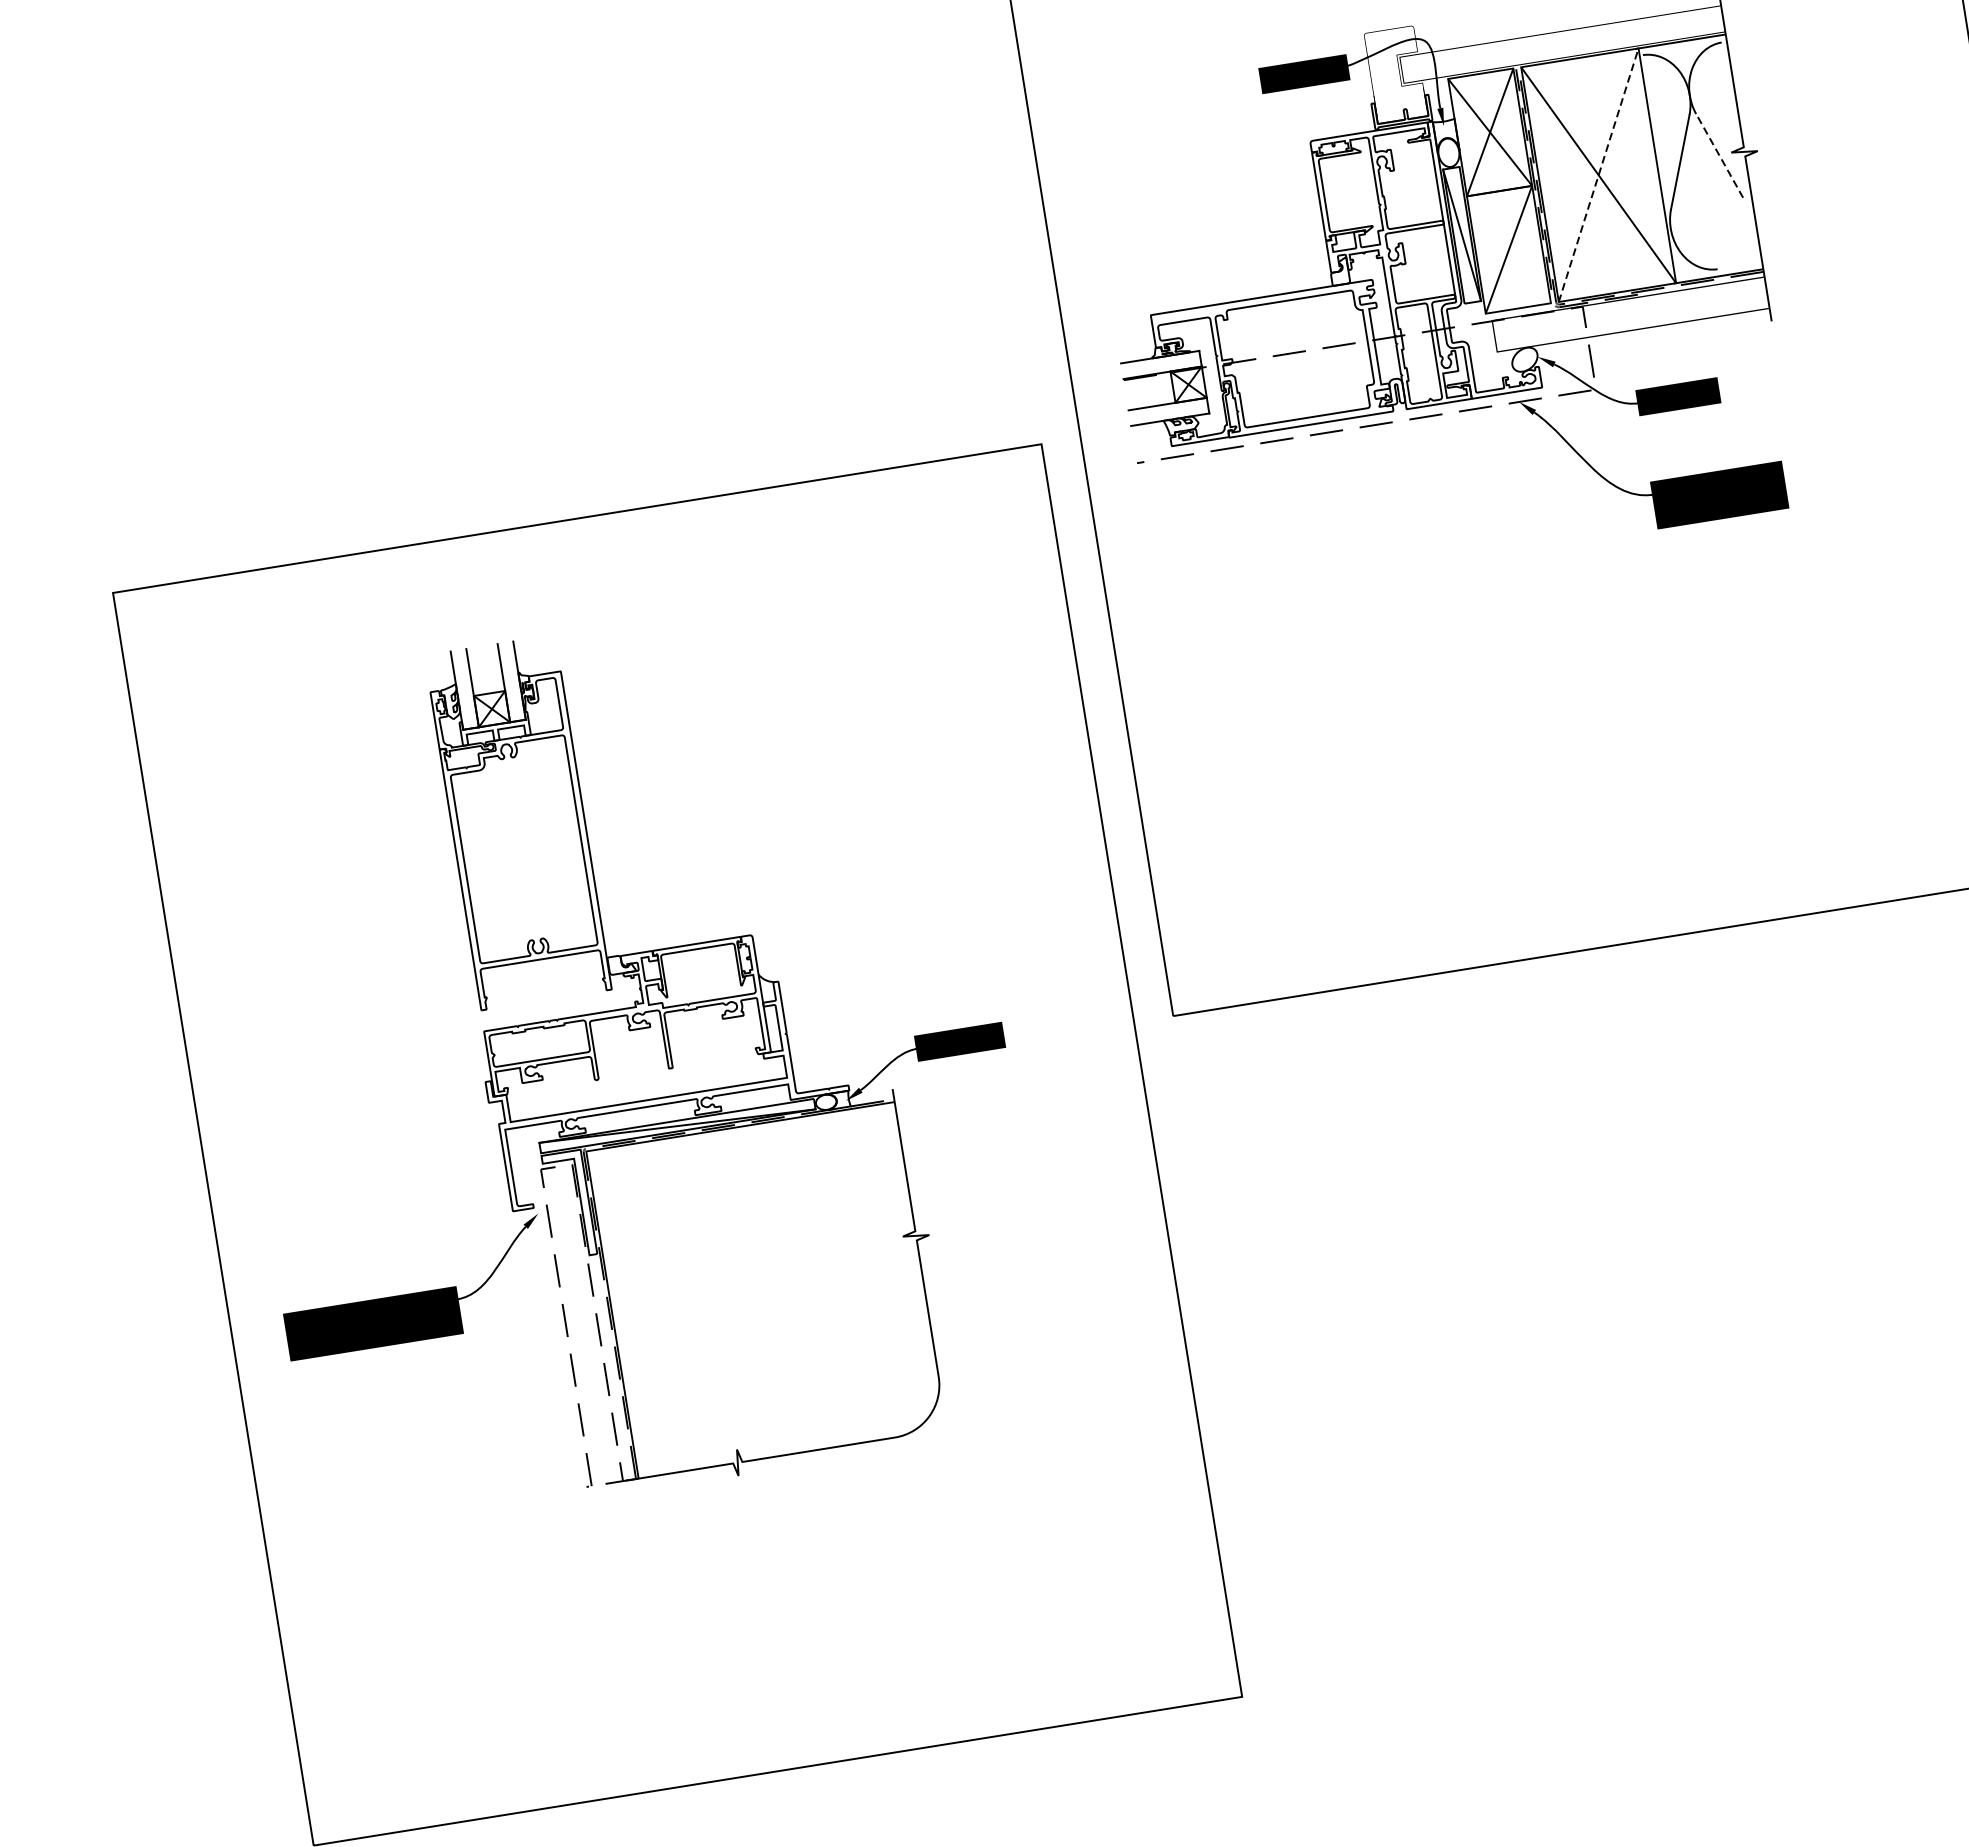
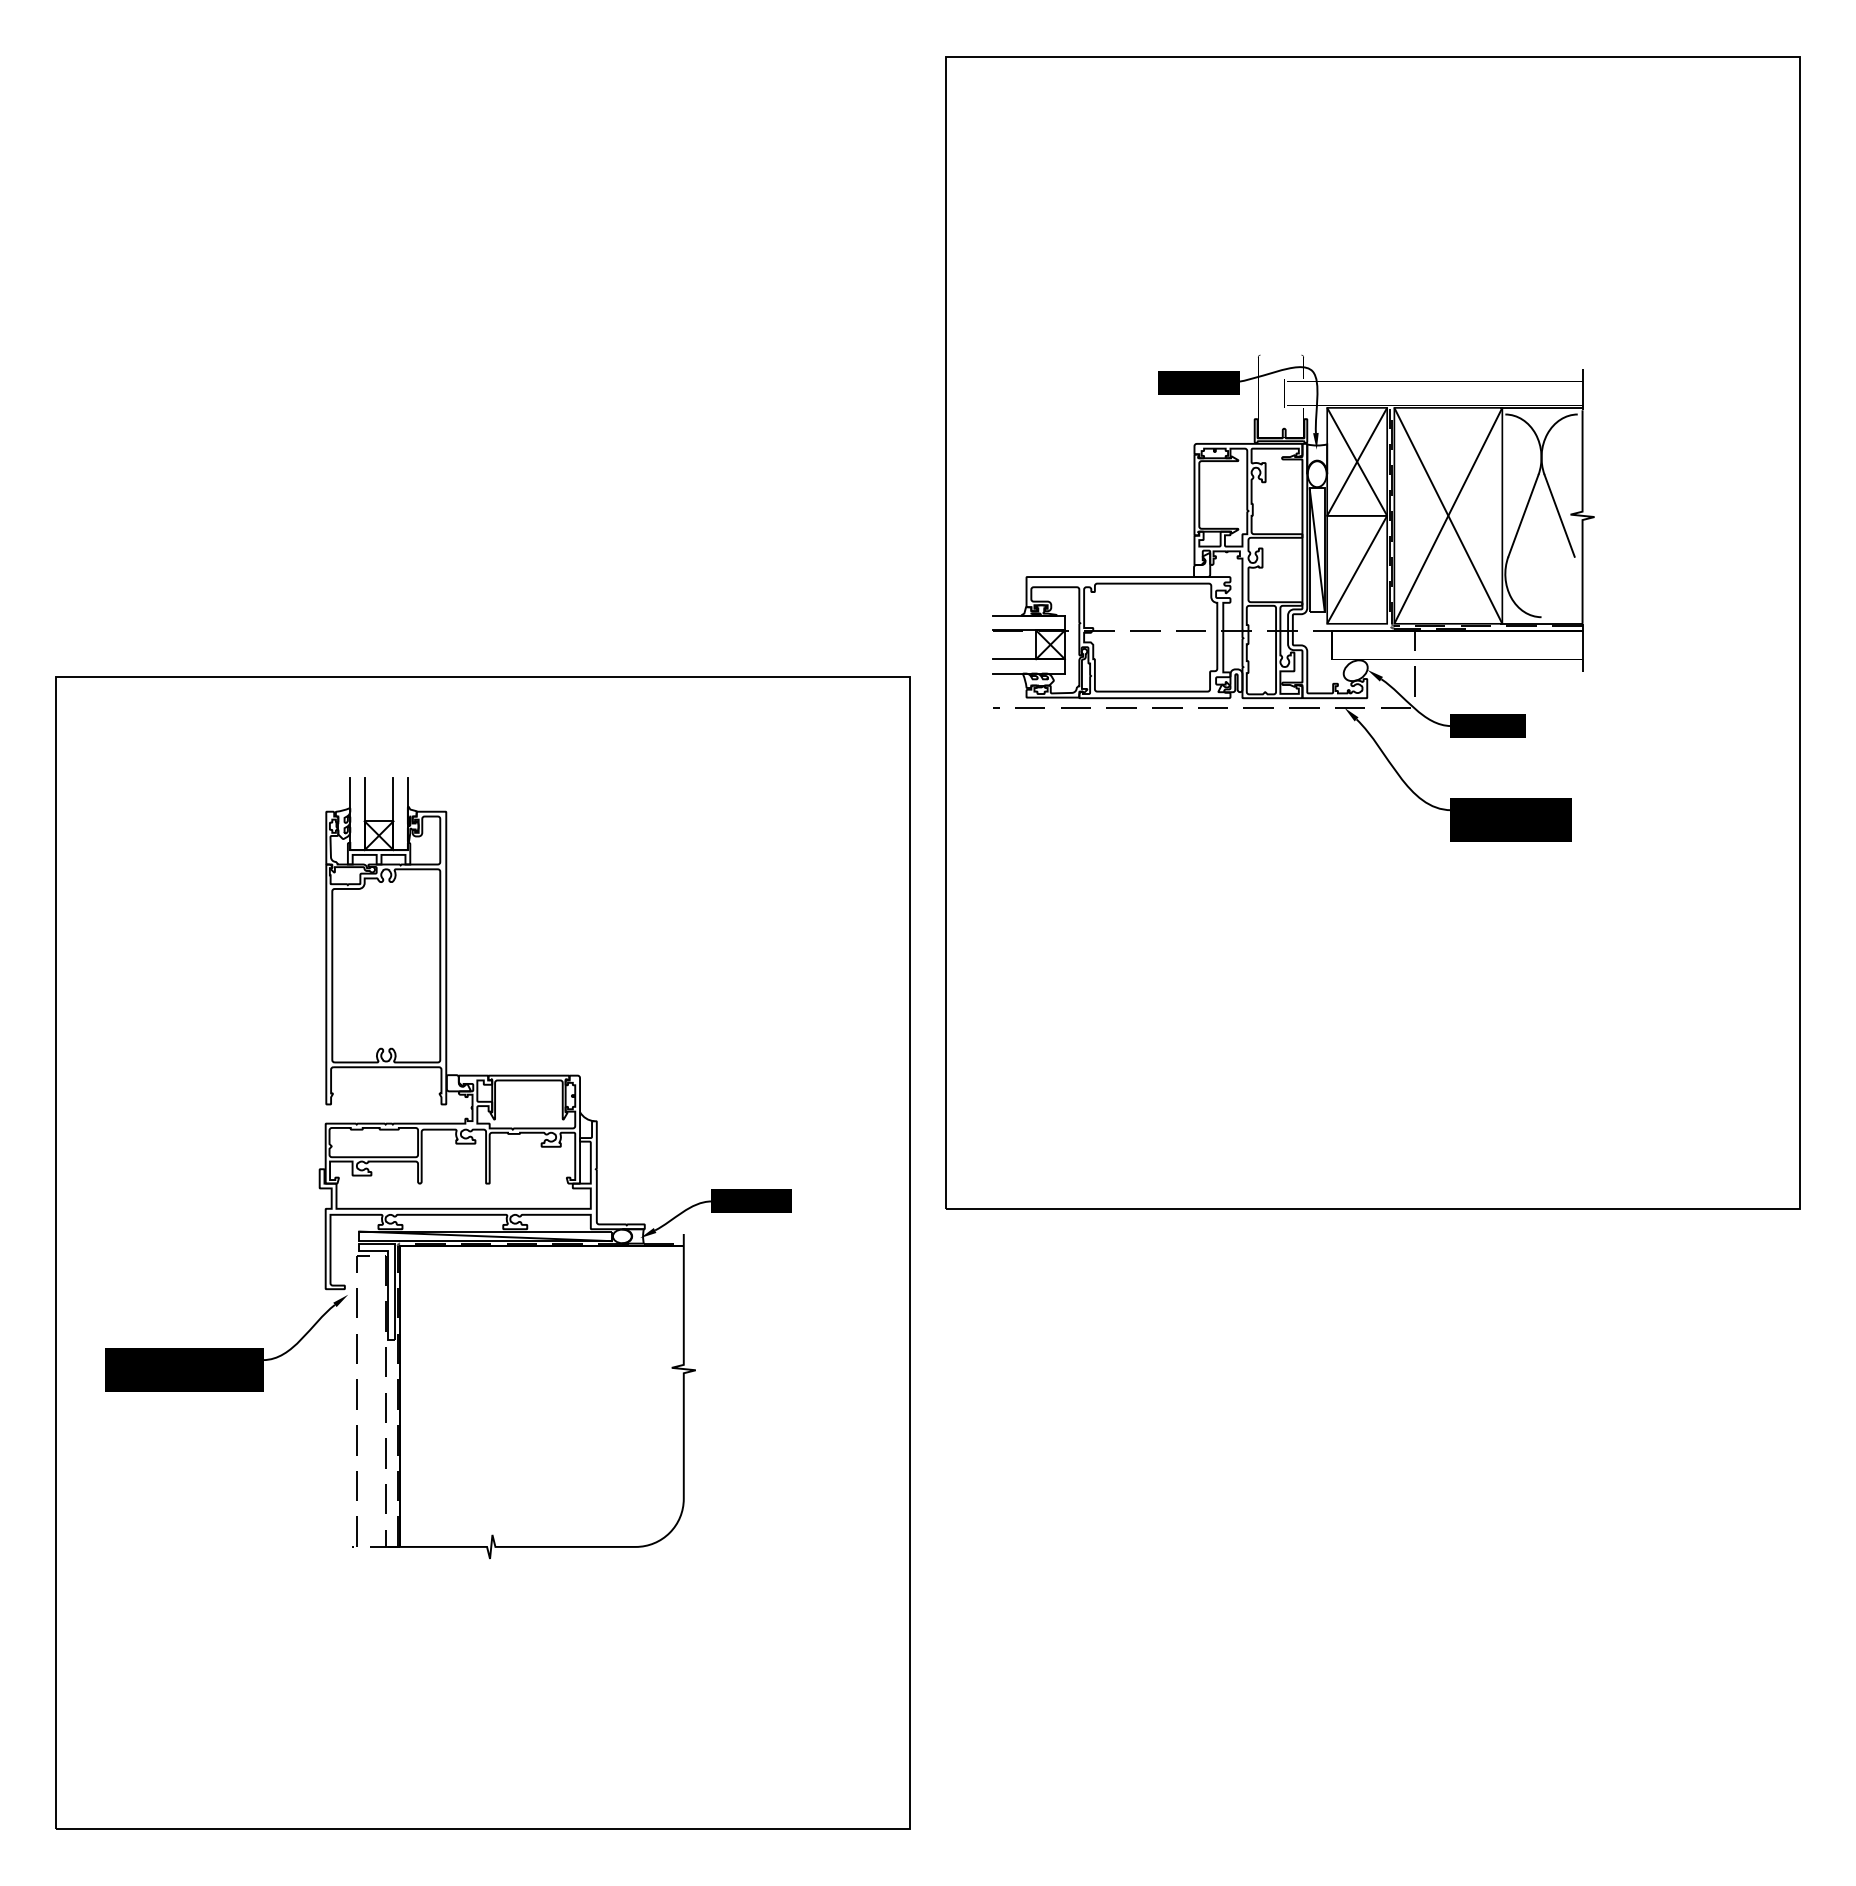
line: (1719, 155) -> (1559, 515), dashed -> solid
line: (1598, 174) -> (1448, 515), dashed -> solid

